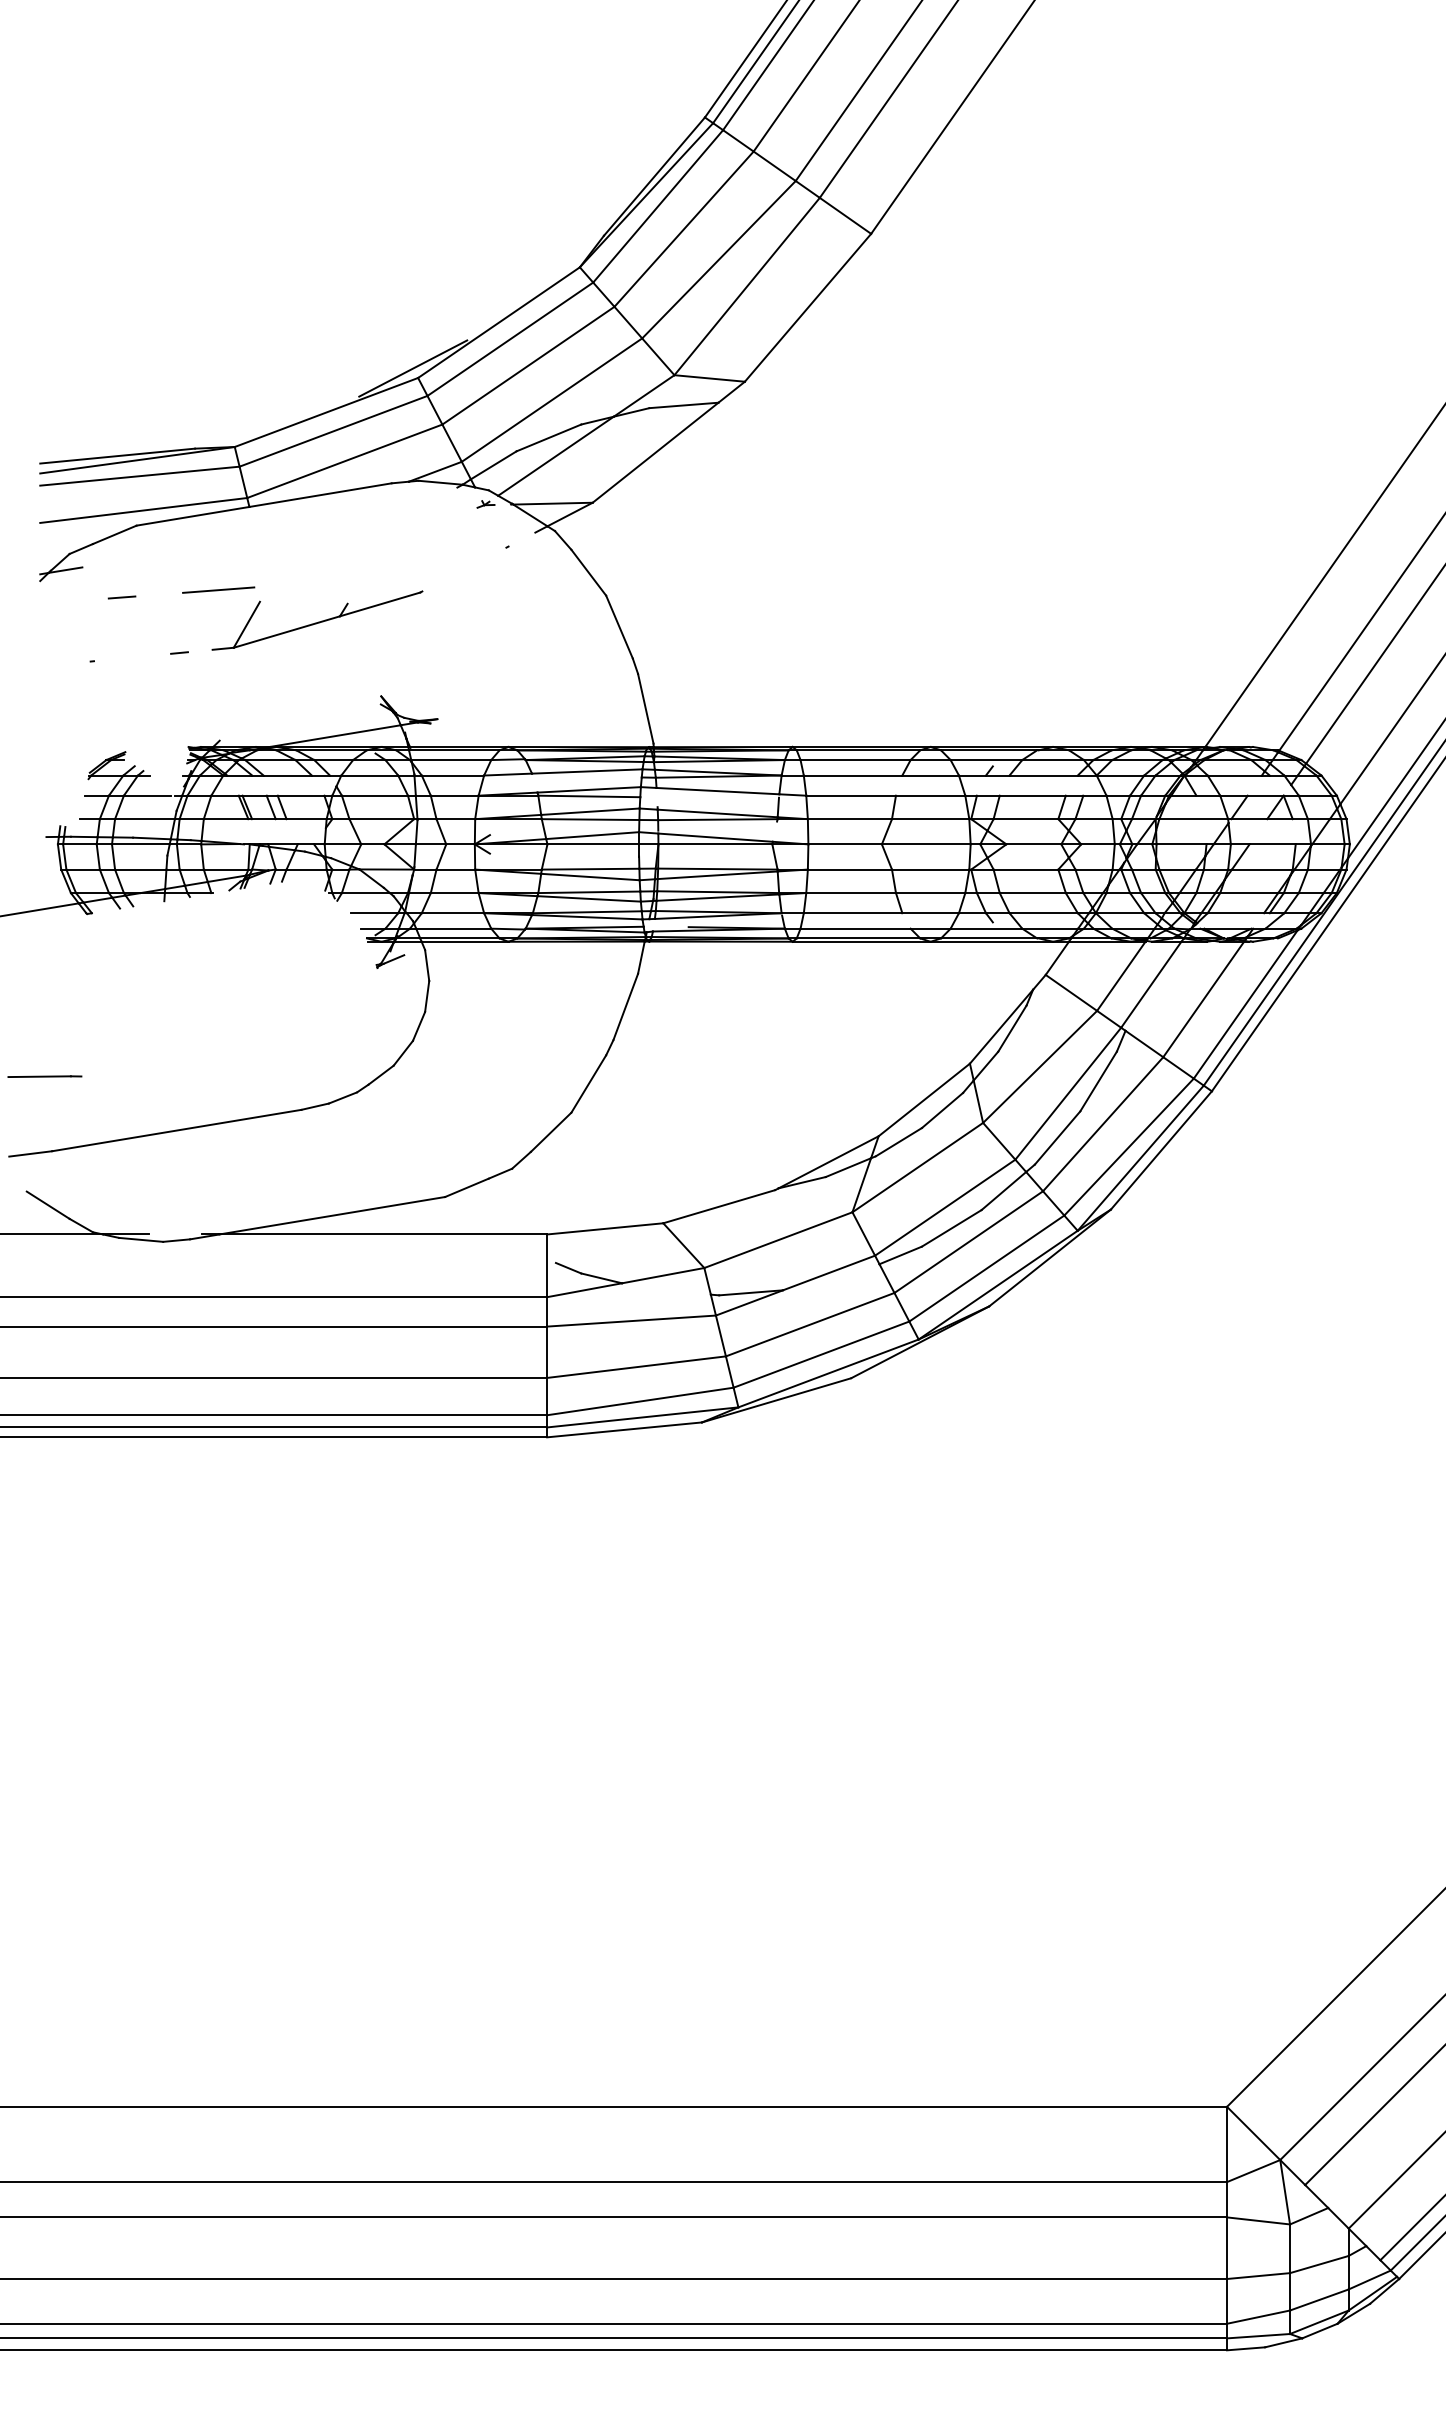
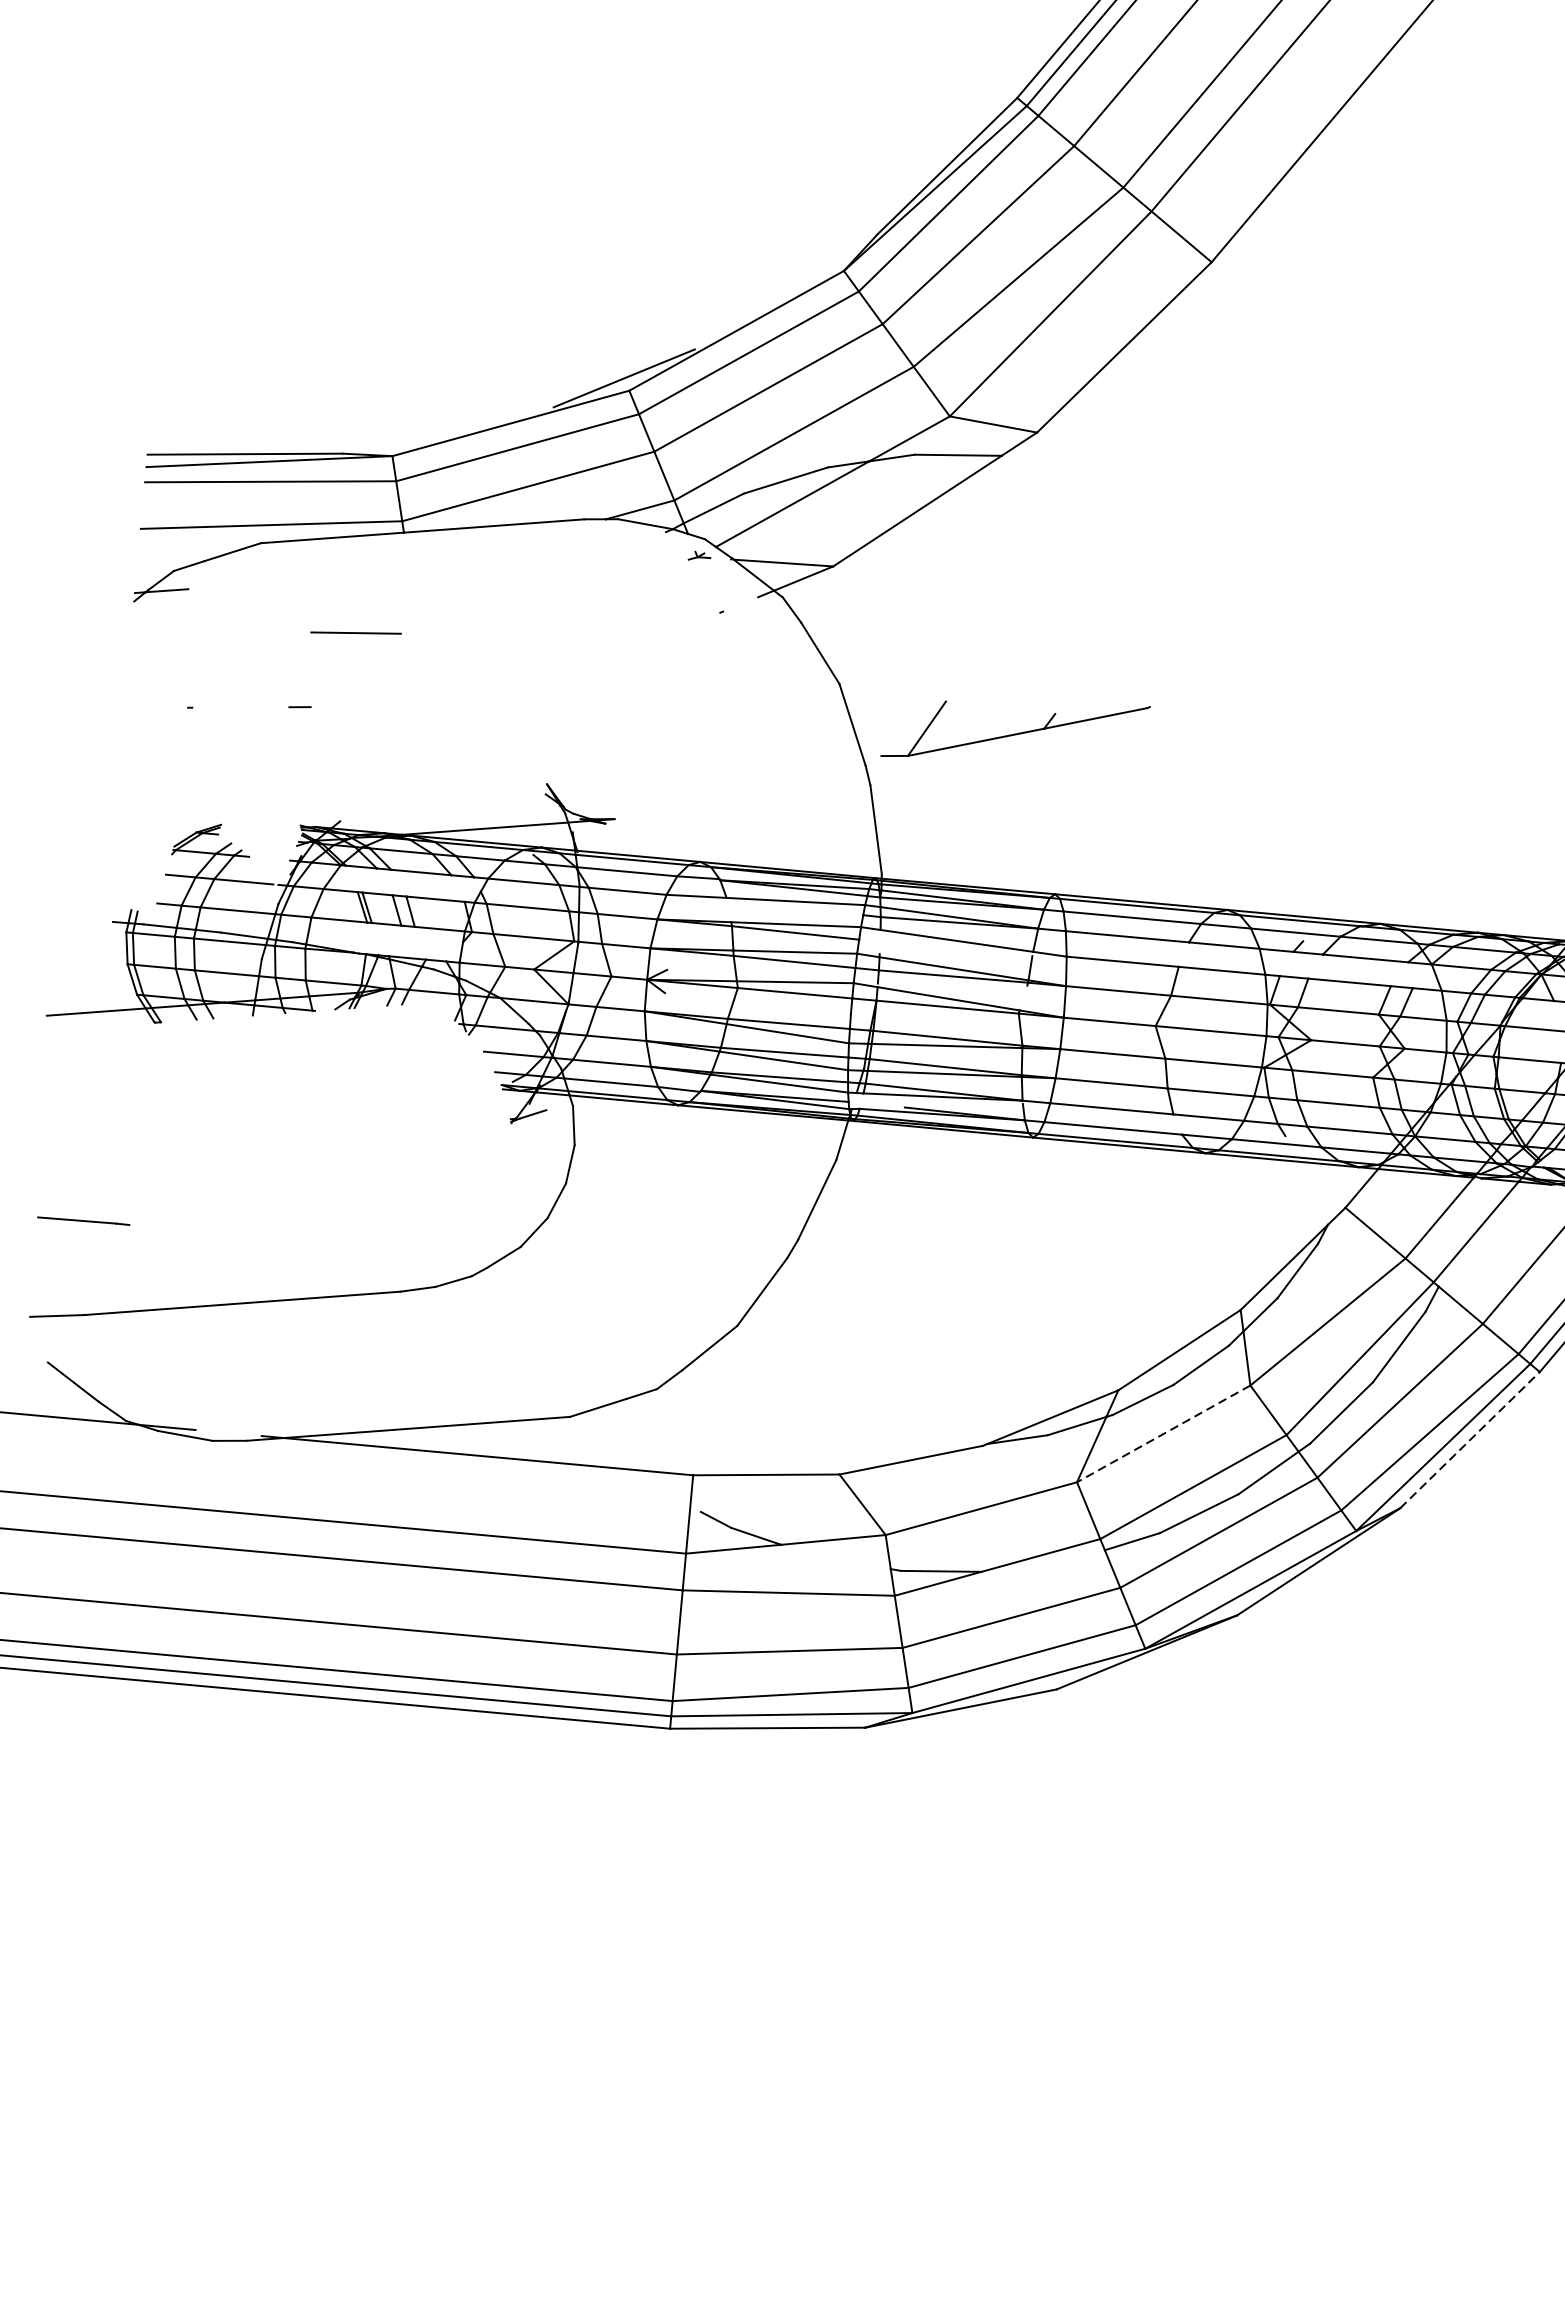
line: (121, 597) -> (233, 631), removed
part: (317, 620) -> (1015, 731), moved
line: (1161, 1150) -> (1470, 1440), solid -> dashed
line: (917, 1167) -> (1163, 1433), solid -> dashed

